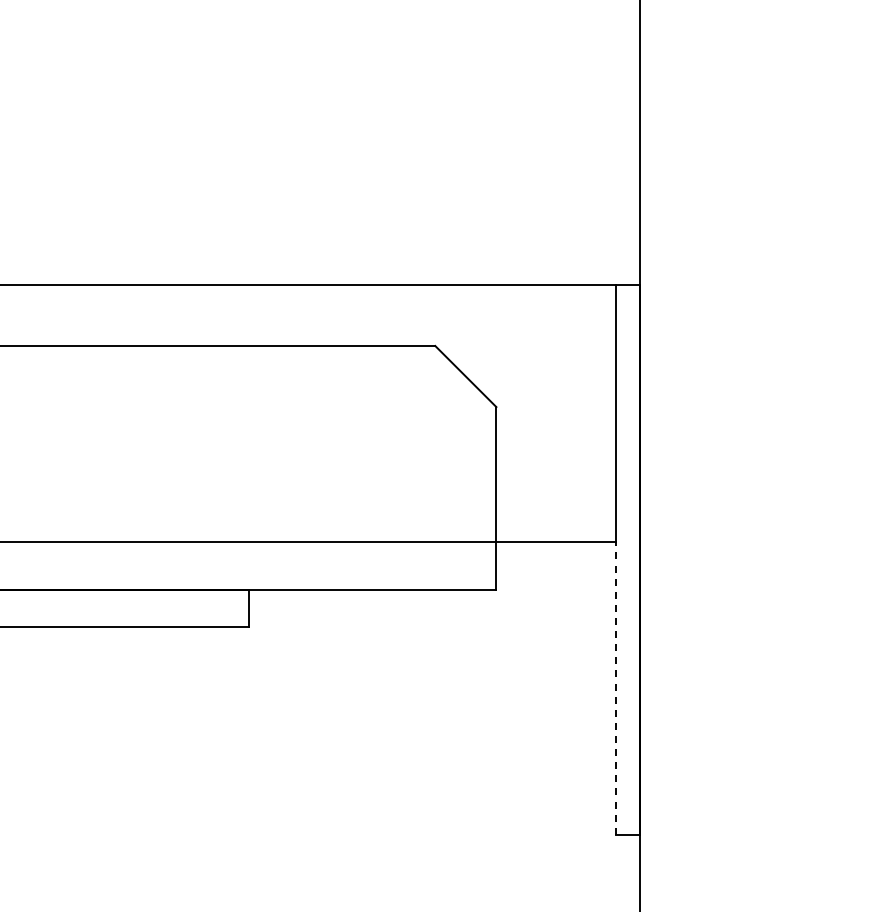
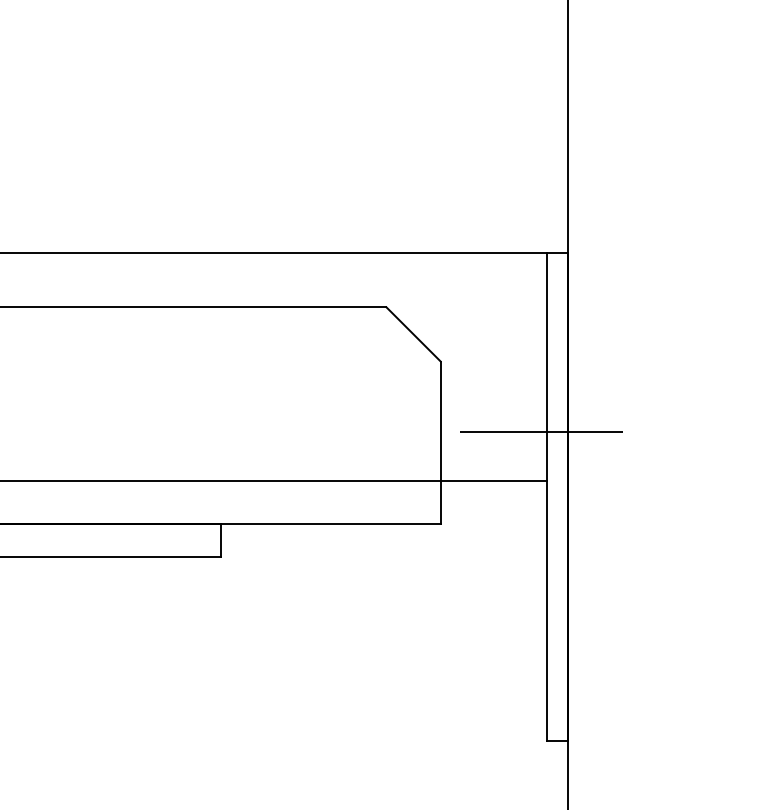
line: (609, 486) -> (541, 432), added
line: (615, 688) -> (546, 611), dashed -> solid

